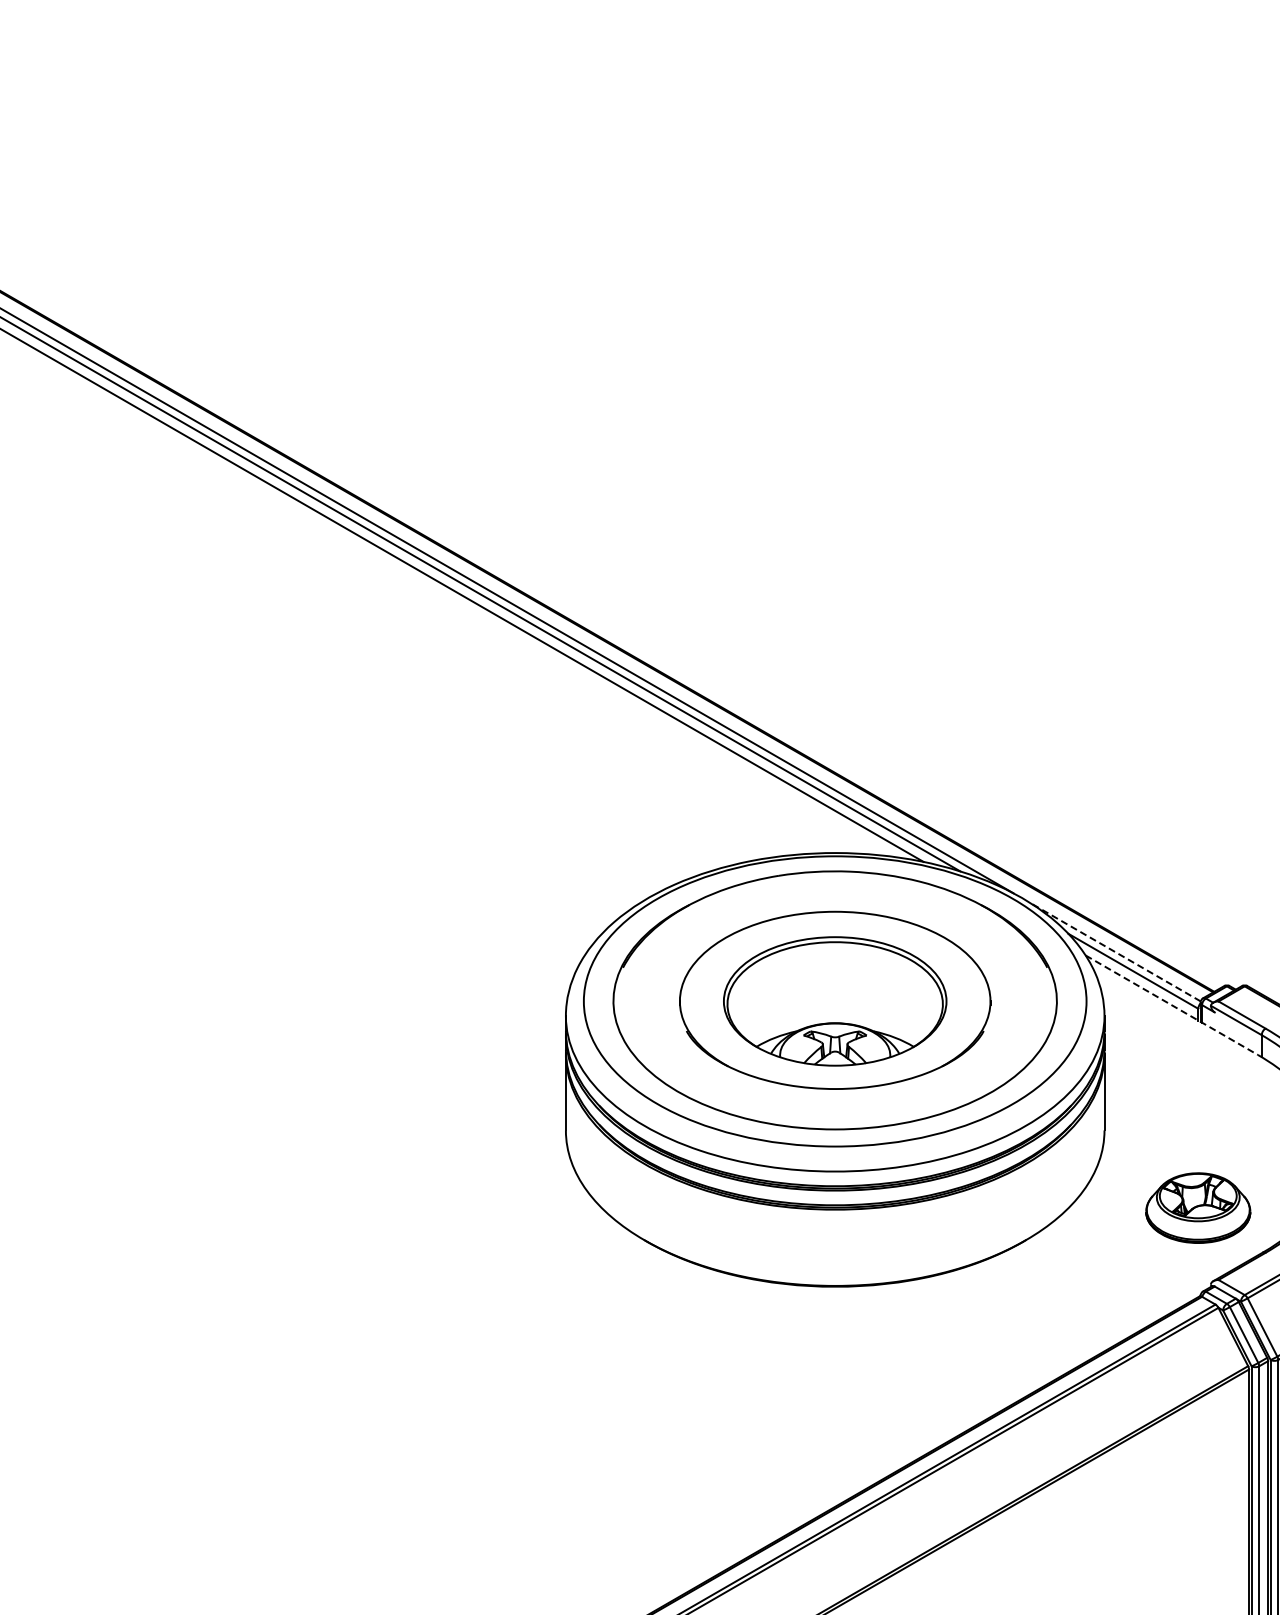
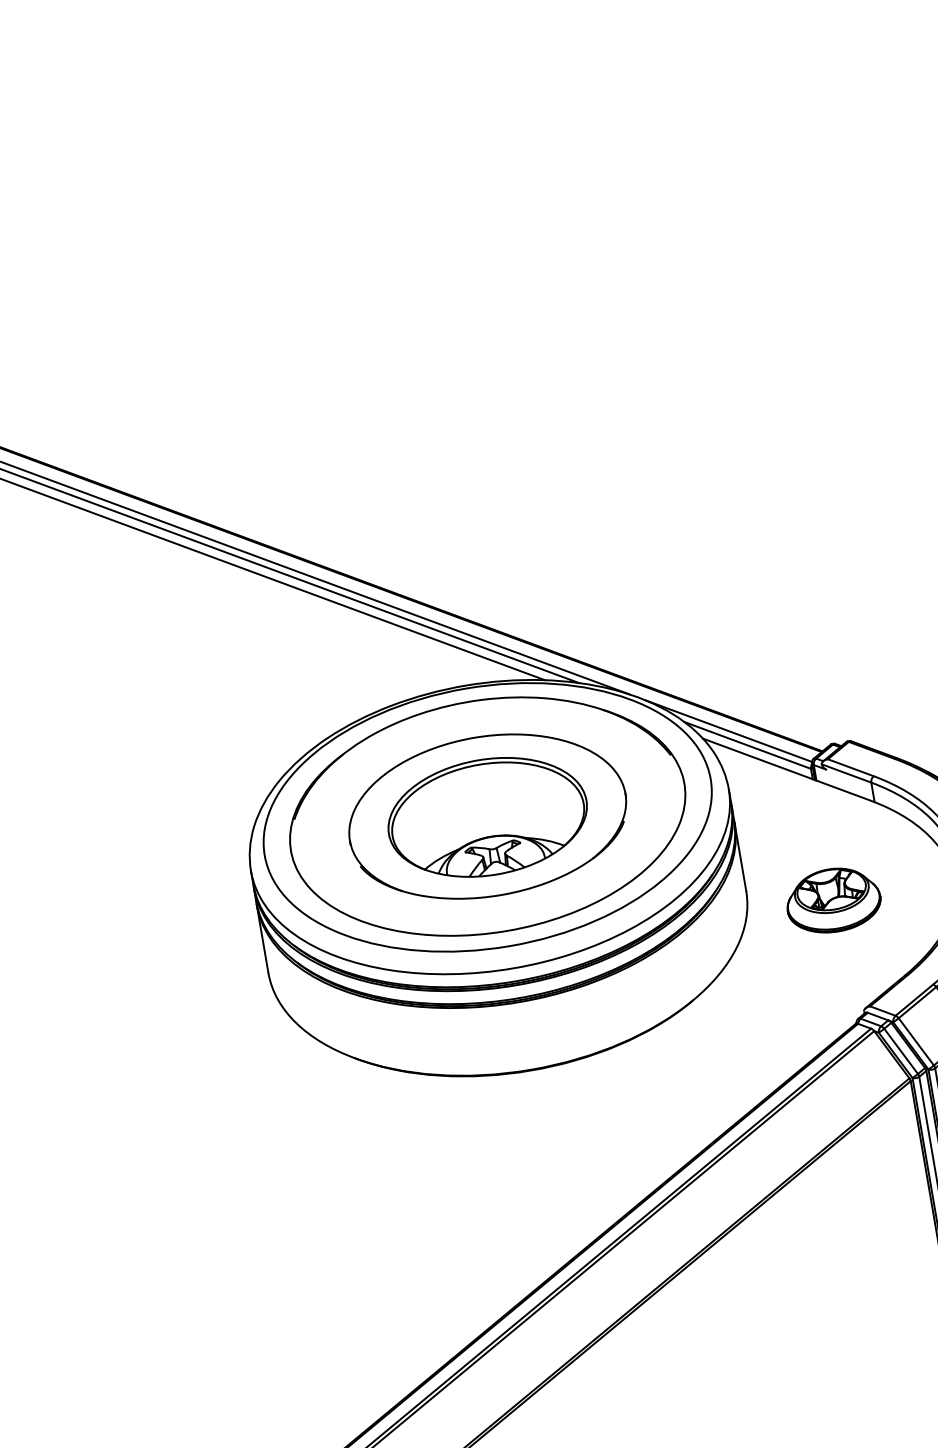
line: (1115, 952) -> (728, 731), dashed -> solid
line: (1172, 1005) -> (787, 769), dashed -> solid
part: (1198, 1207) -> (833, 899), moved

